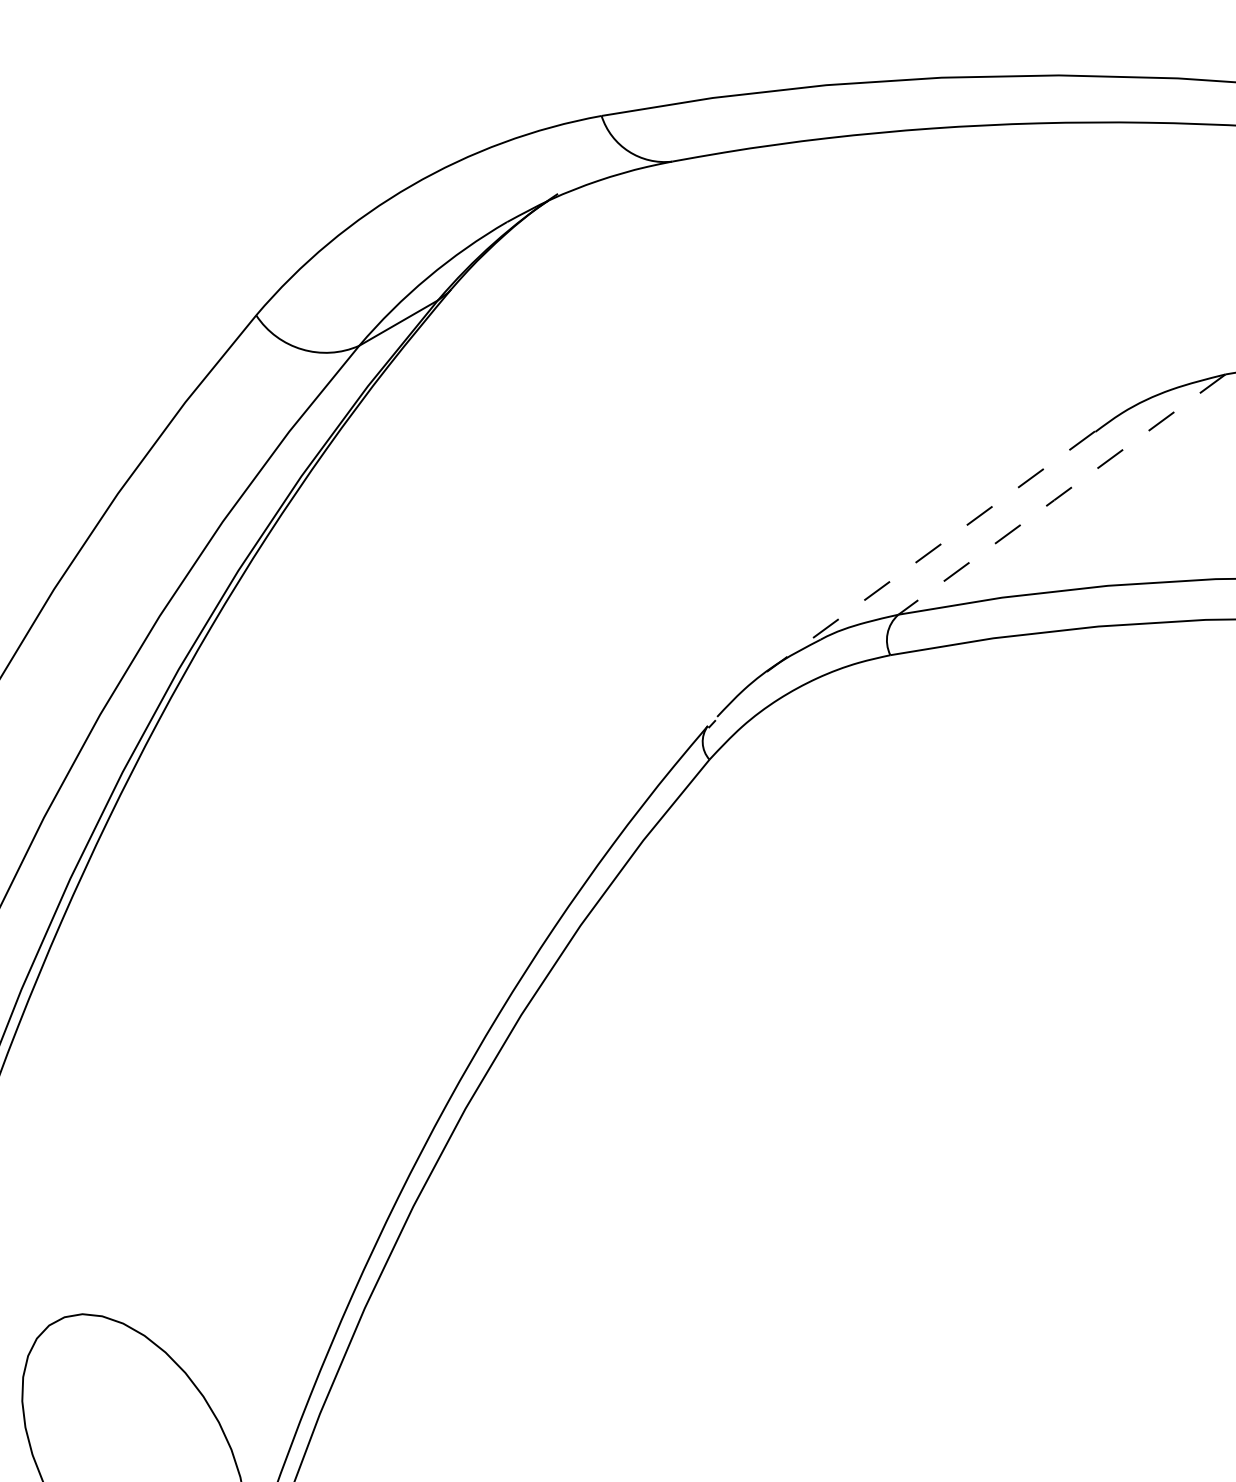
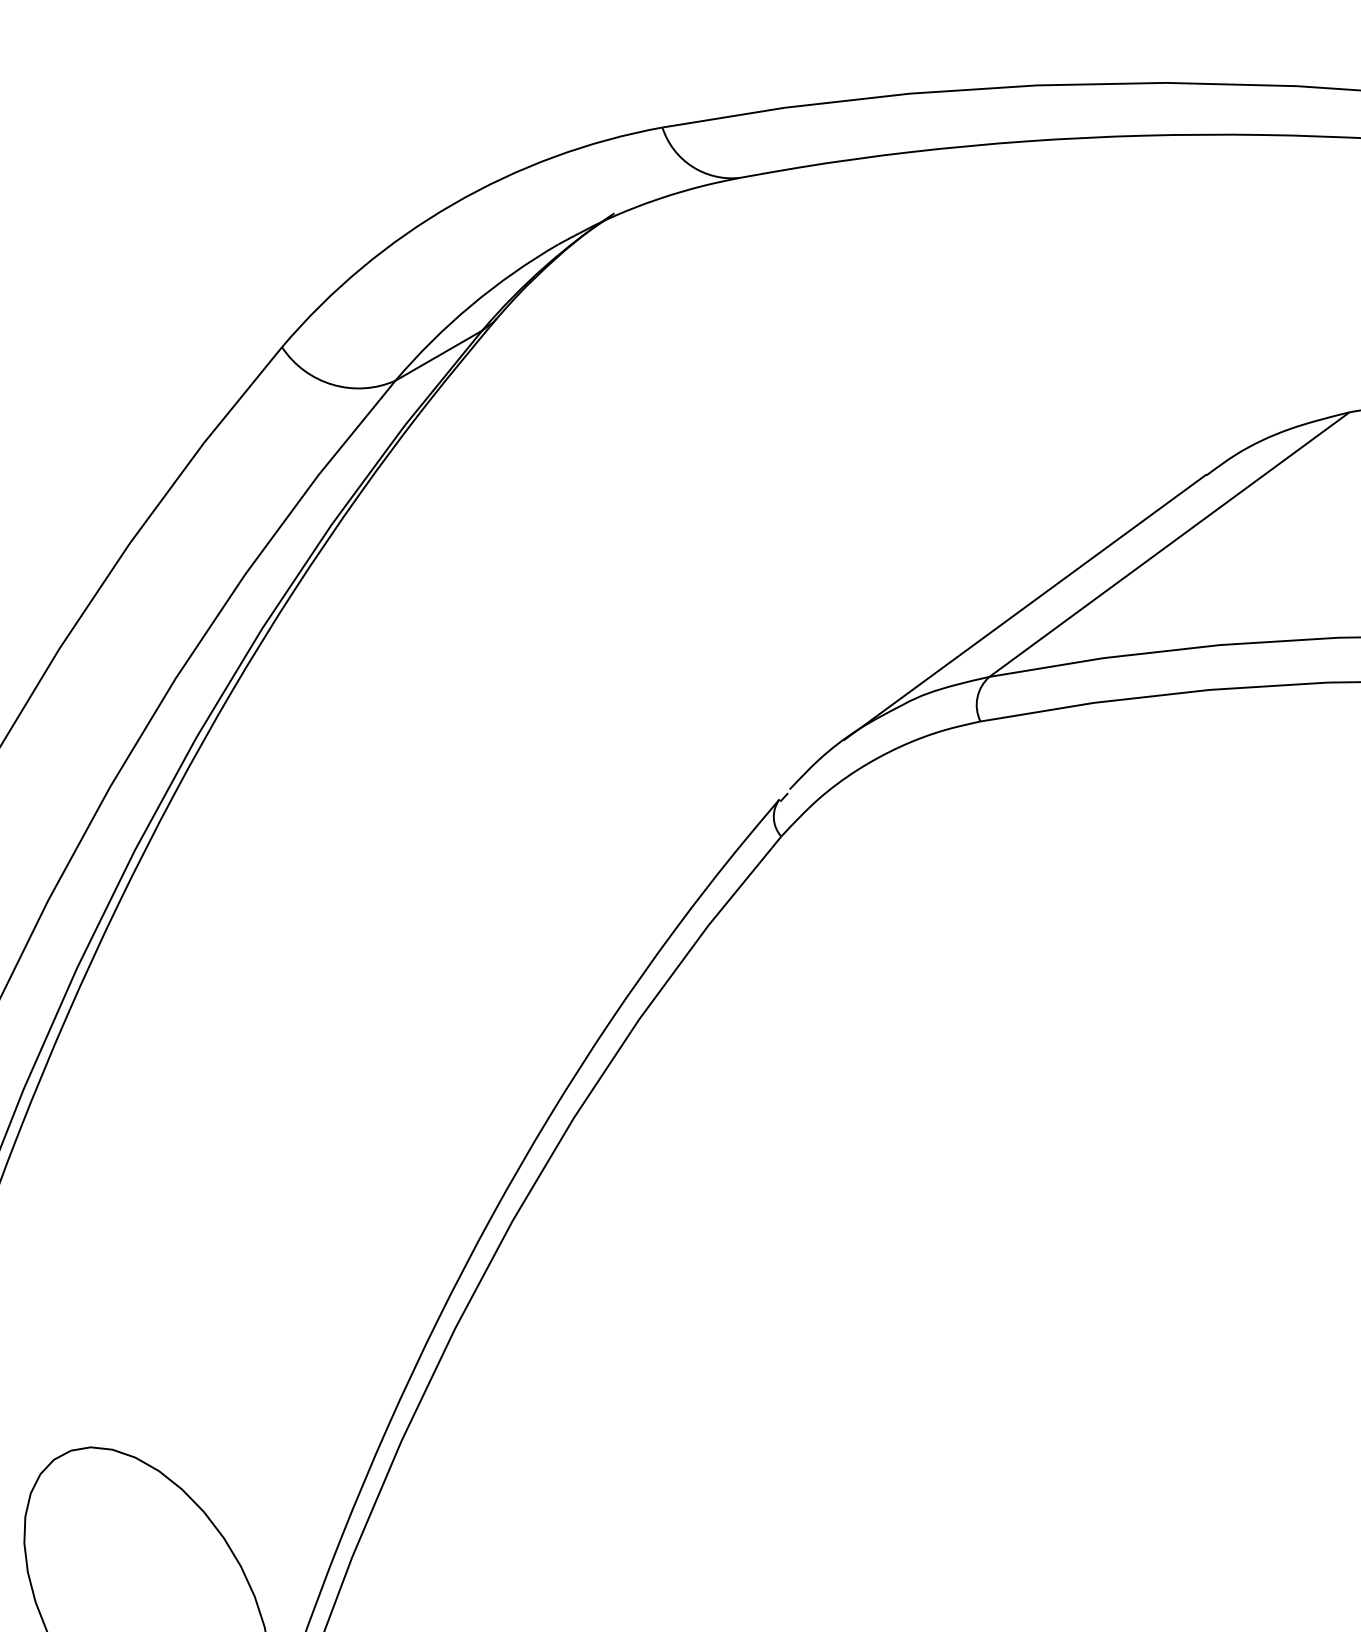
line: (1061, 494) -> (1169, 544), dashed -> solid
line: (930, 551) -> (1024, 607), dashed -> solid

